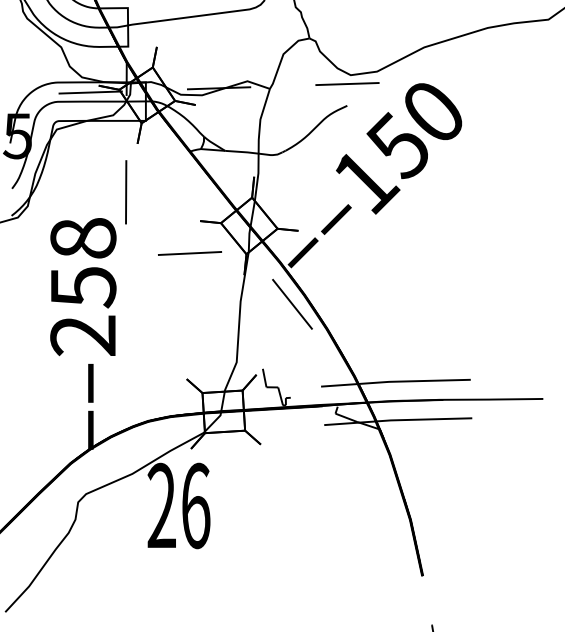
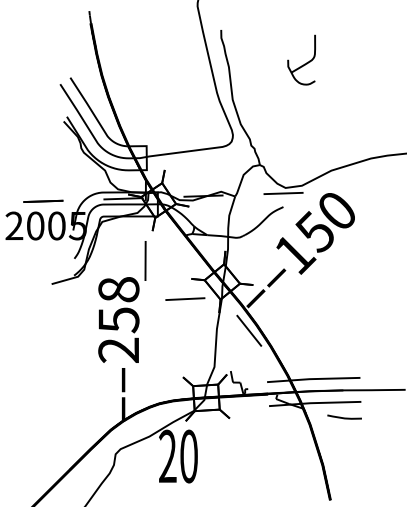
line: (445, 443) -> (344, 417), added
text: (196, 505) -> (189, 456), 26 -> 20

